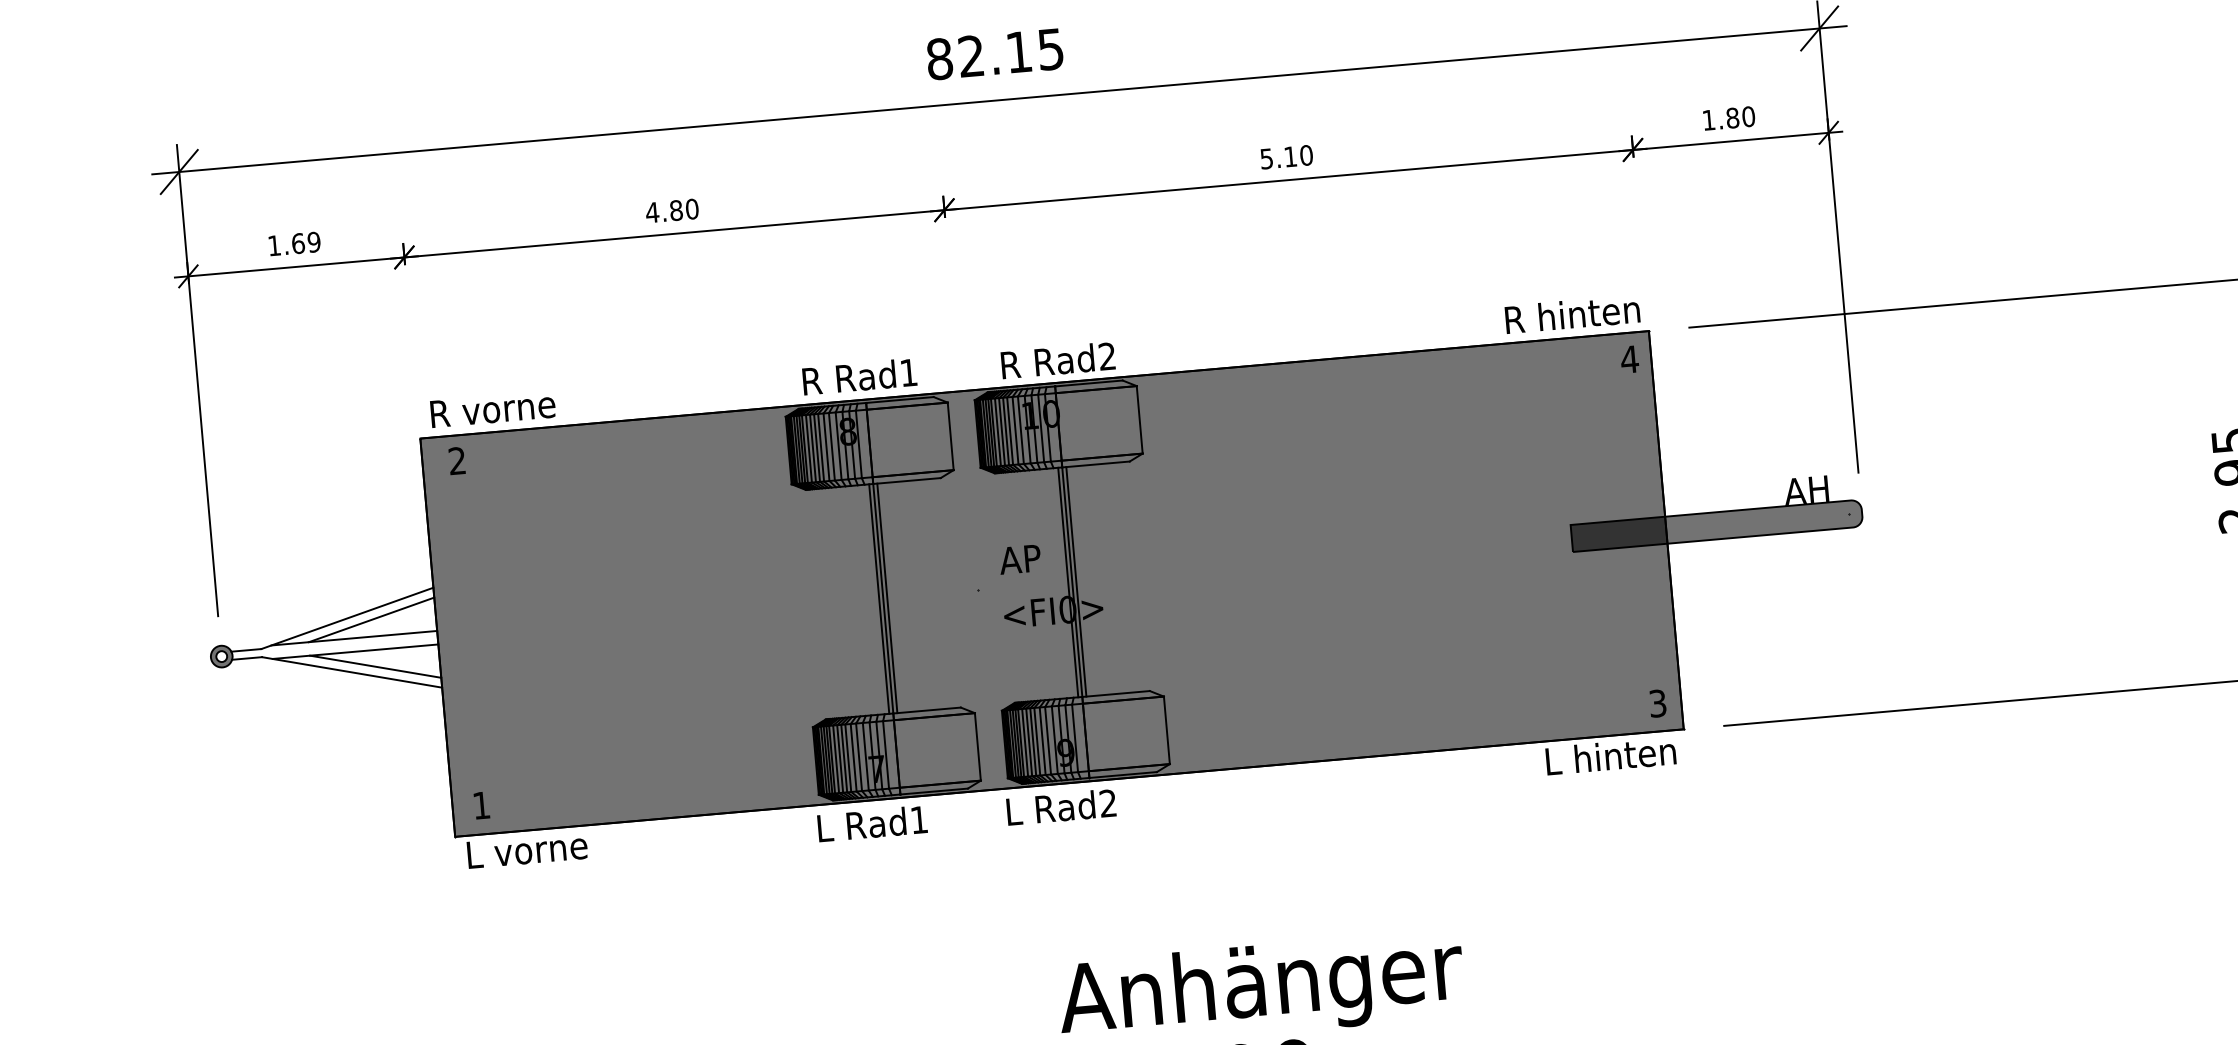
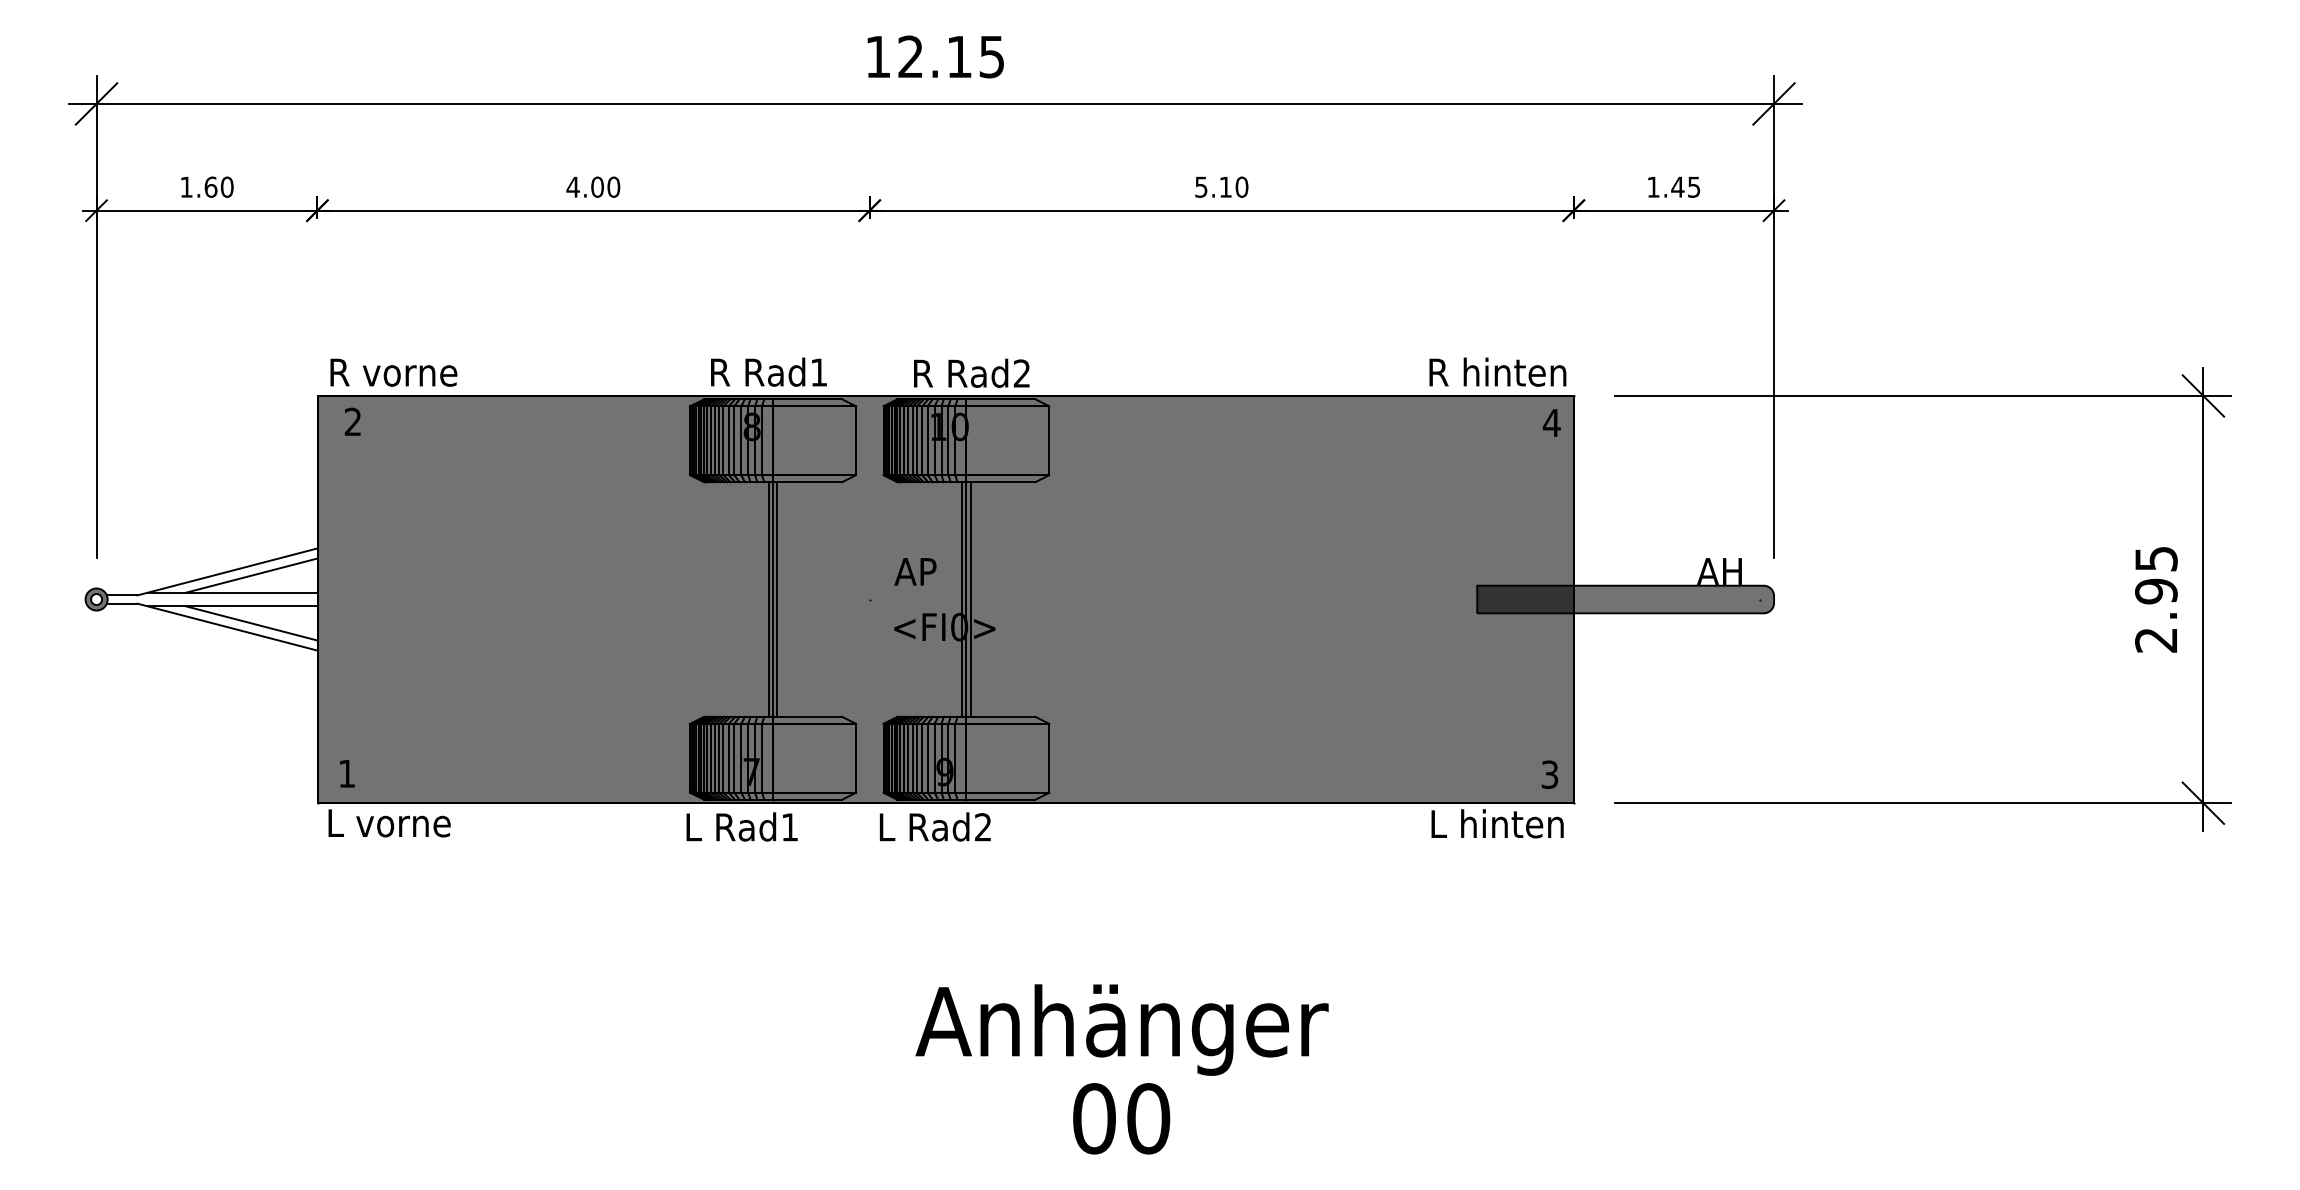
text: (939, 58) -> (878, 56), 82.15 -> 12.15
text: (1740, 116) -> (1685, 186), 1.80 -> 1.45
text: (676, 209) -> (597, 186), 4.80 -> 4.00
text: (313, 241) -> (226, 186), 1.69 -> 1.60

